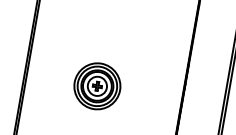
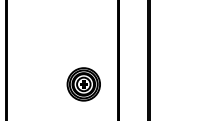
part: (96, 86) -> (83, 84), moved

